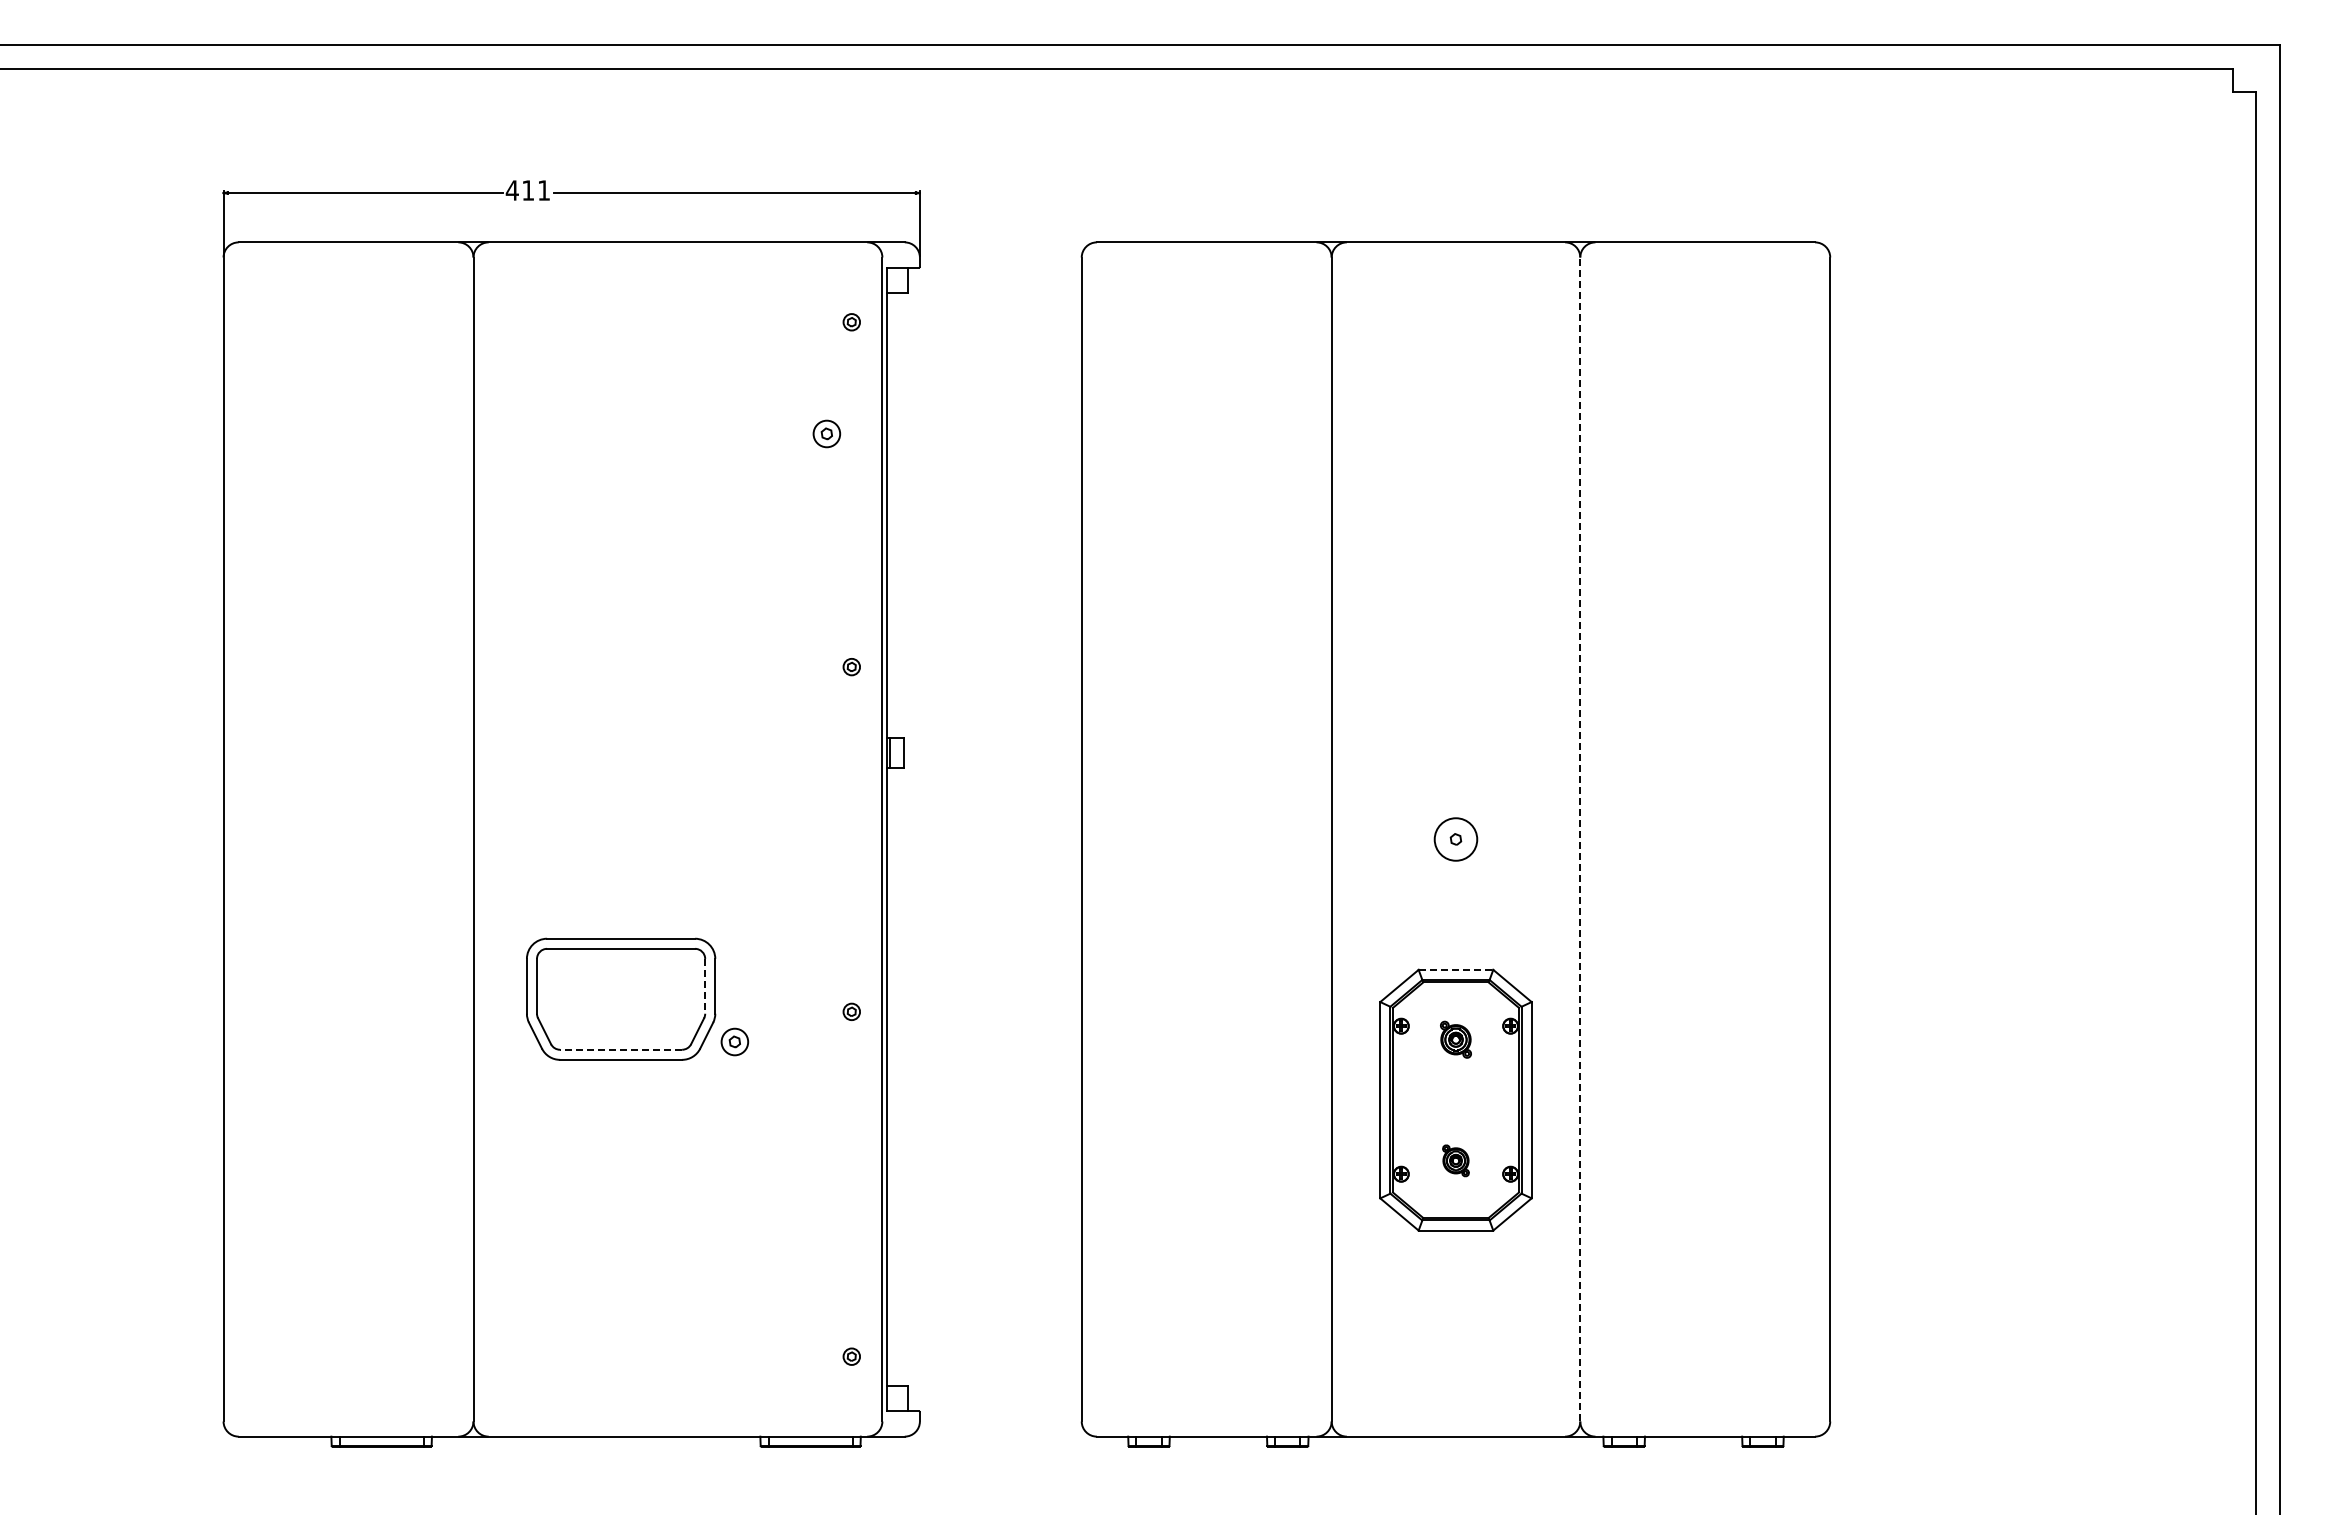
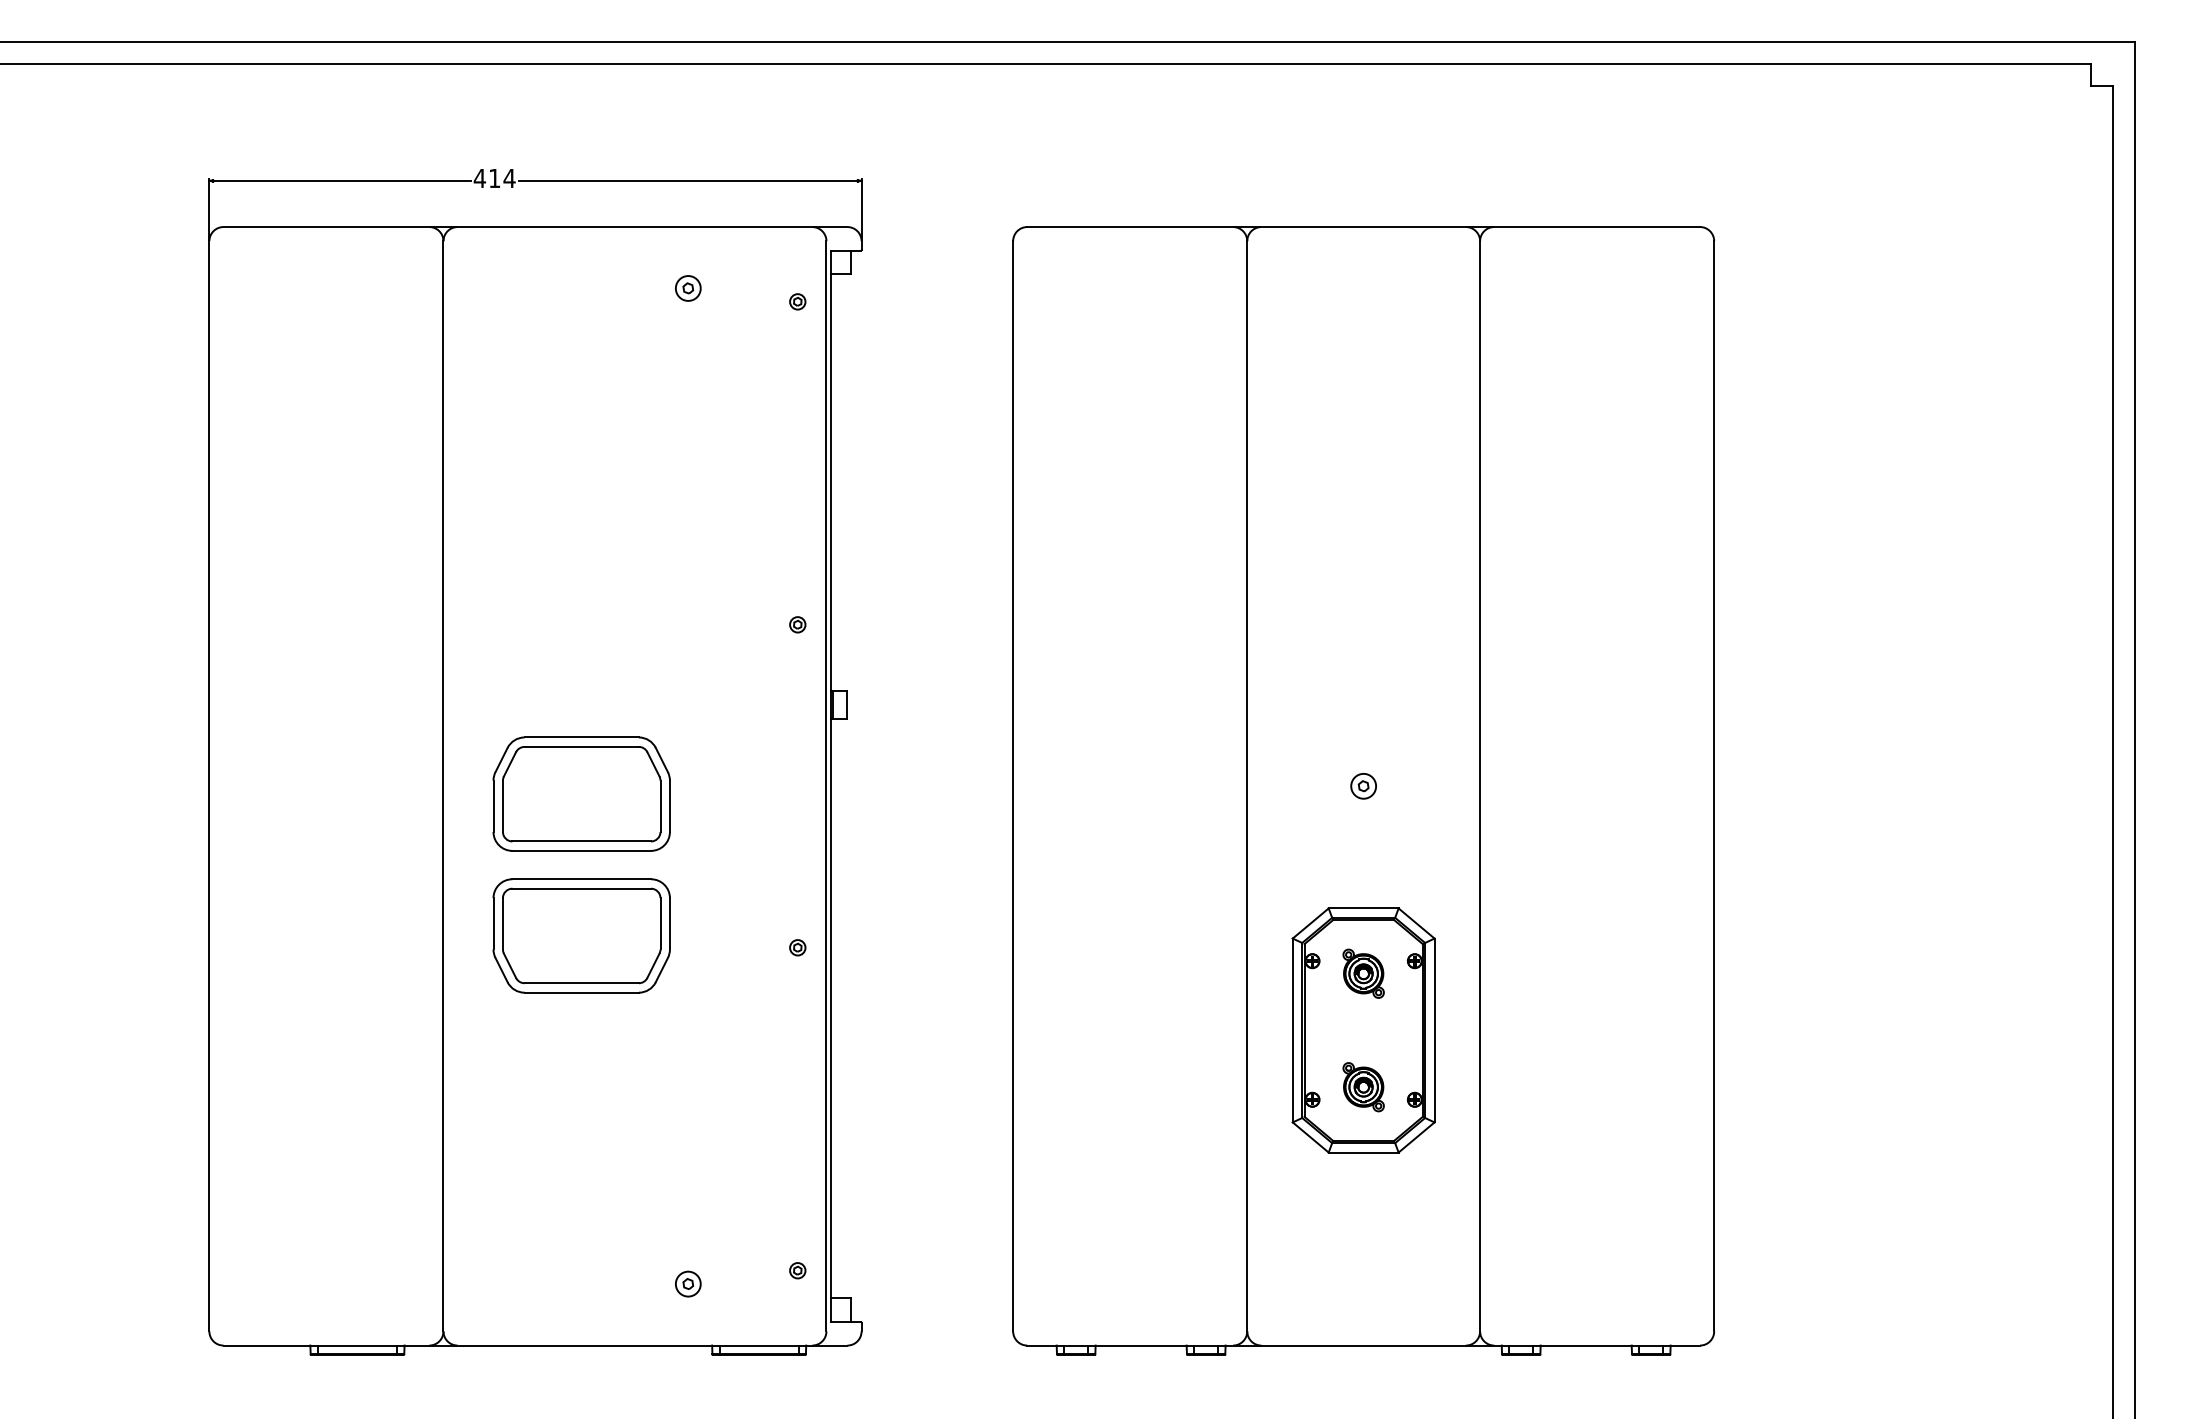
text: (543, 190) -> (509, 178), 411 -> 414
part: (826, 433) -> (687, 288), moved
circle: (1455, 839) -> (1363, 786), size x0.62
line: (1580, 839) -> (1480, 786), dashed -> solid
part: (621, 847) -> (582, 793), added
line: (1456, 969) -> (1364, 908), dashed -> solid
line: (705, 986) -> (660, 923), dashed -> solid
part: (1455, 1039) -> (1363, 973), size x1.43
part: (734, 1041) -> (687, 1283), moved
line: (620, 1049) -> (581, 982), dashed -> solid
part: (1455, 1160) -> (1363, 1086), size x1.67

